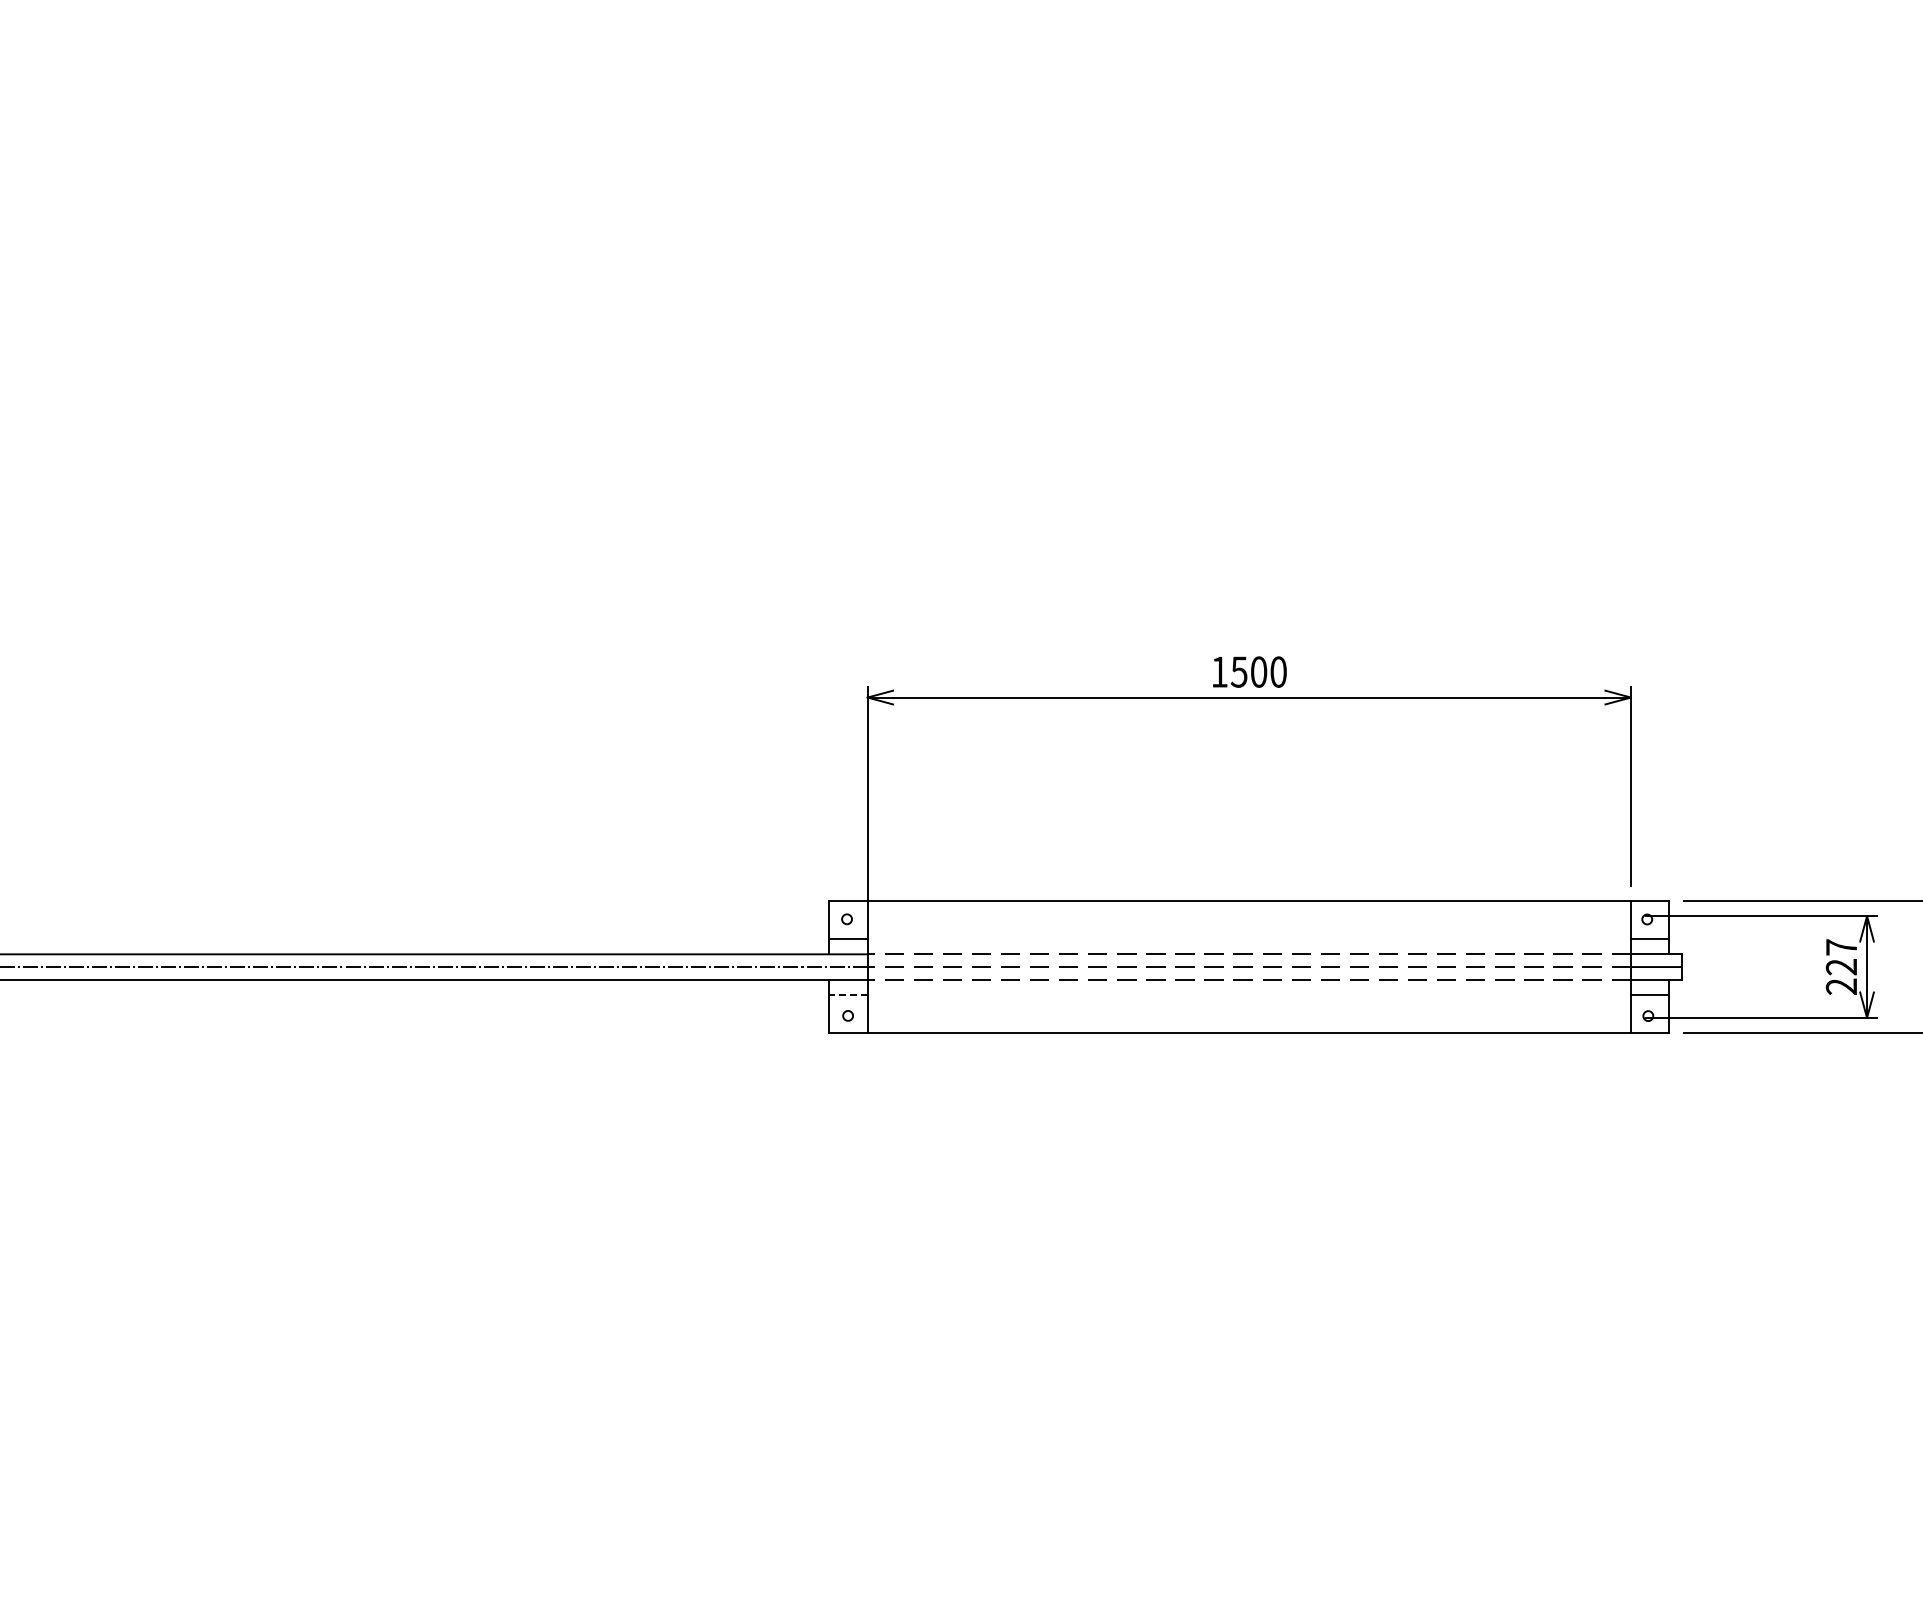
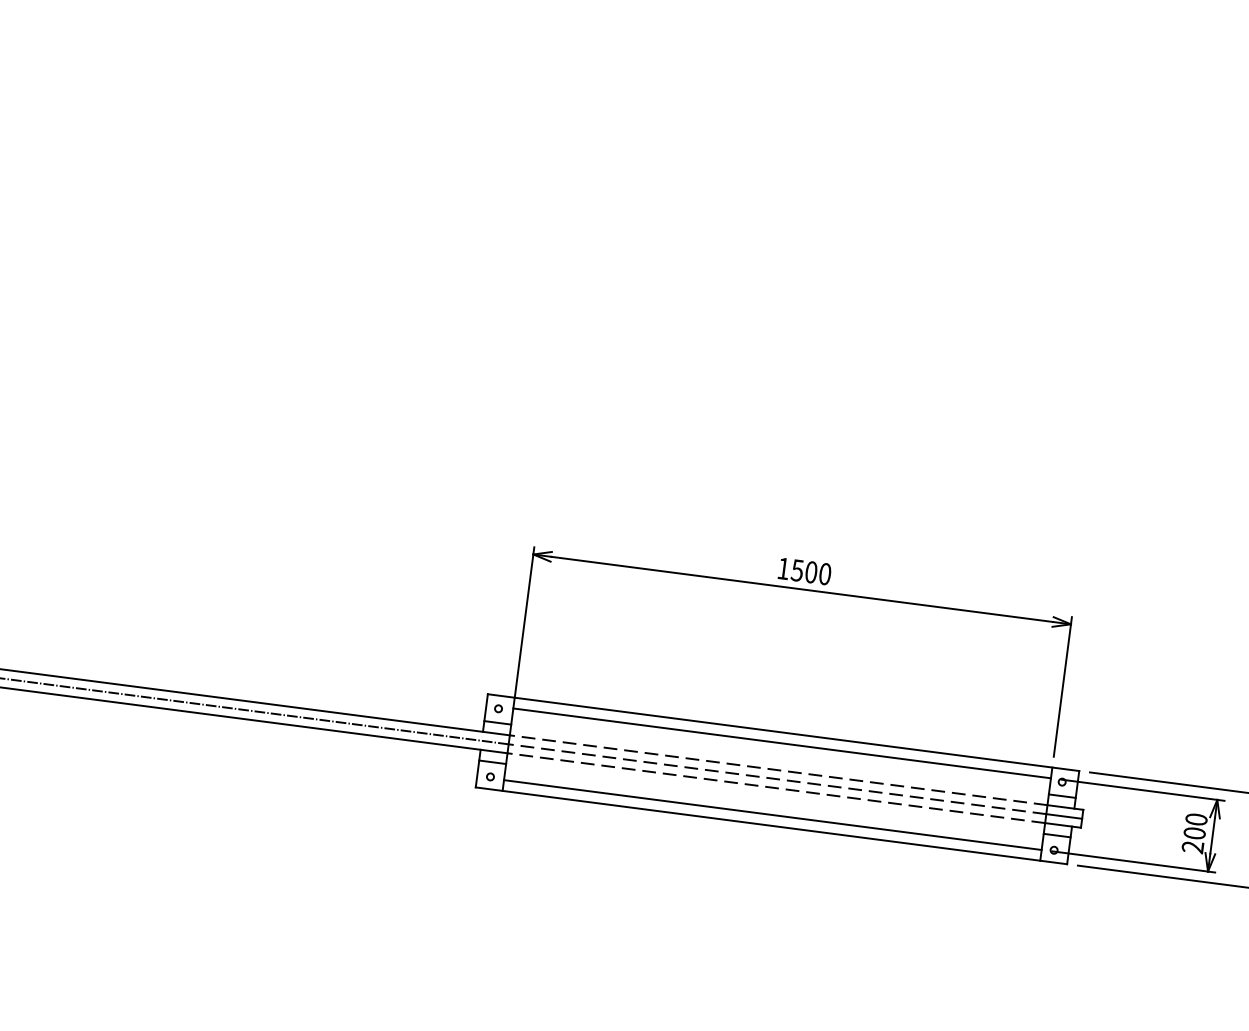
line: (1248, 916) -> (781, 743), added
text: (1841, 957) -> (1195, 826), 227 -> 200
line: (848, 995) -> (492, 762), dashed -> solid
line: (1248, 1017) -> (772, 814), added

